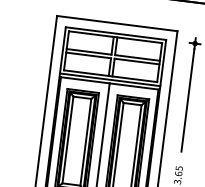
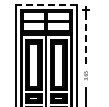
line: (115, 22) -> (45, 4), solid -> dashed
line: (186, 100) -> (85, 38), solid -> dashed

